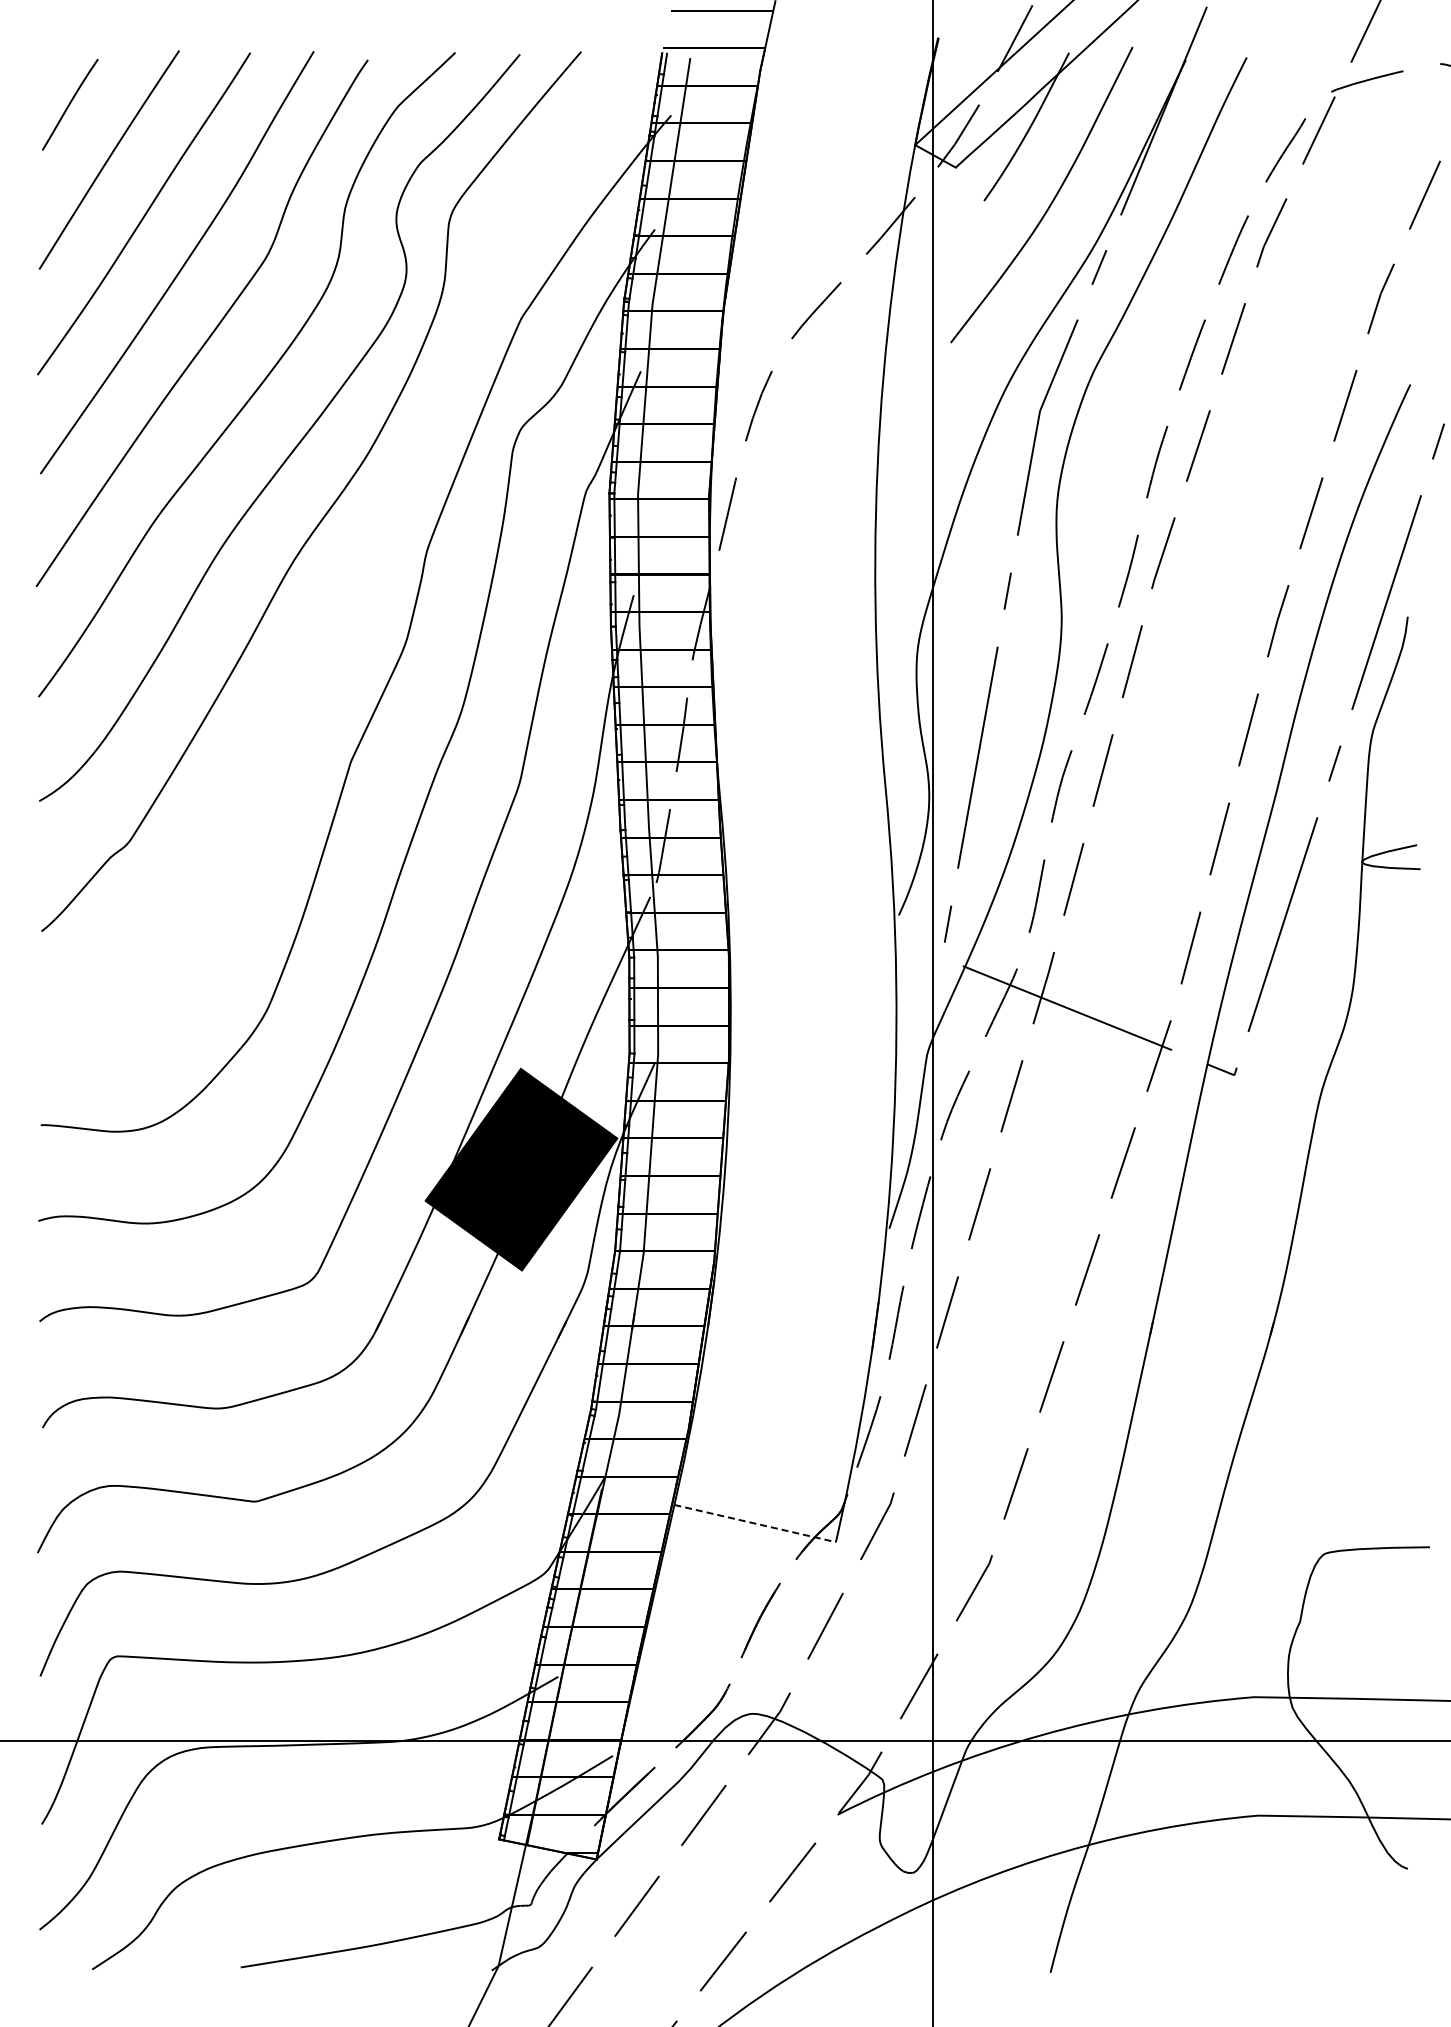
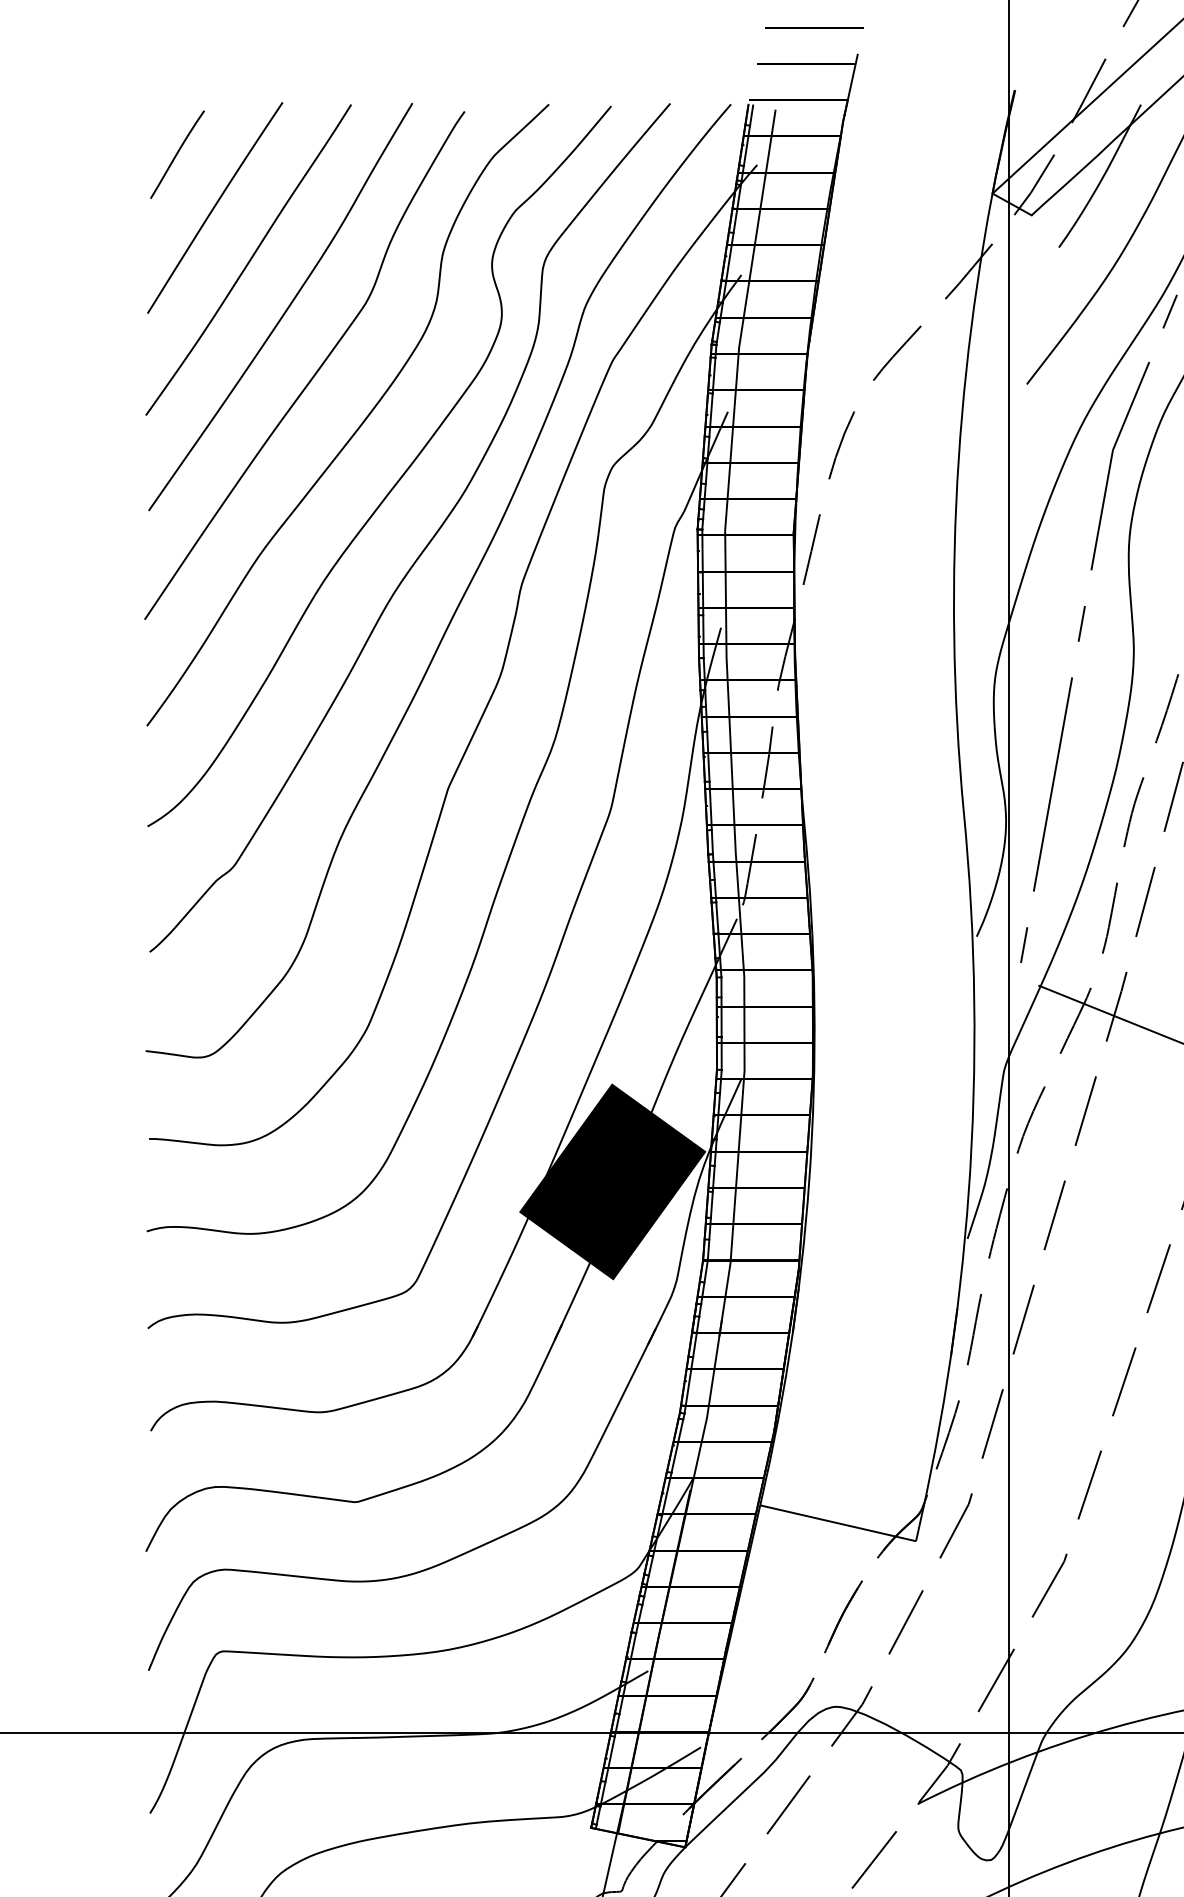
curve: (366, 560) -> (463, 594), added
line: (755, 1523) -> (838, 1523), dashed -> solid

